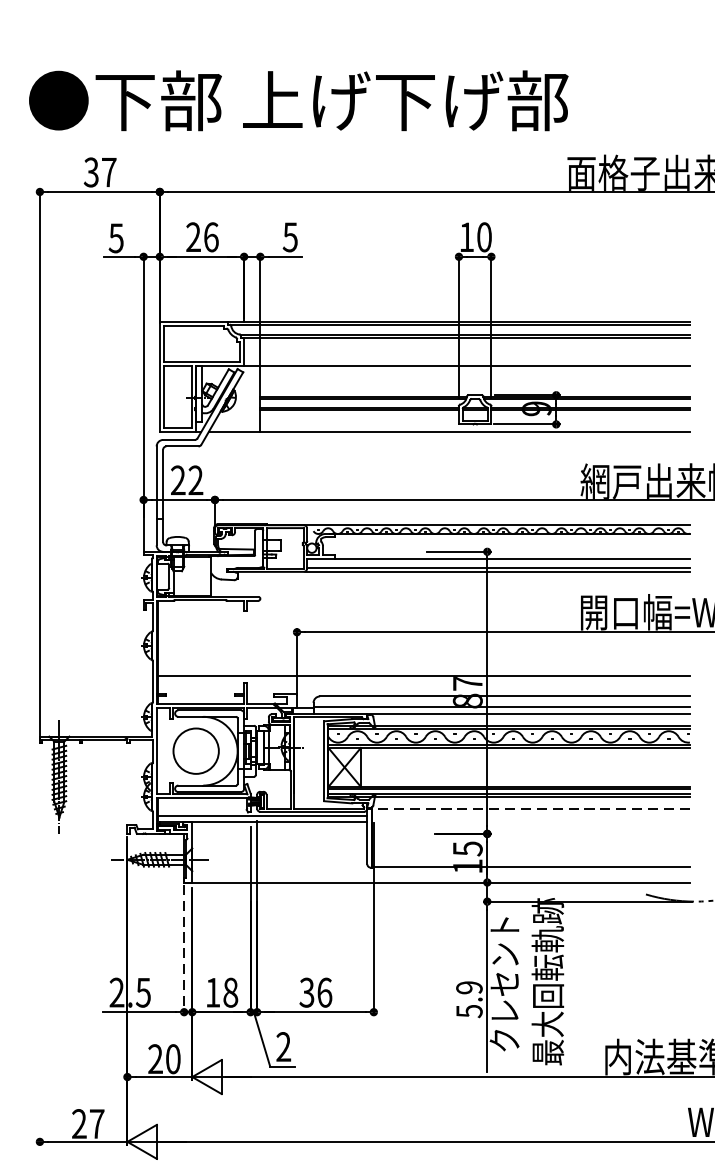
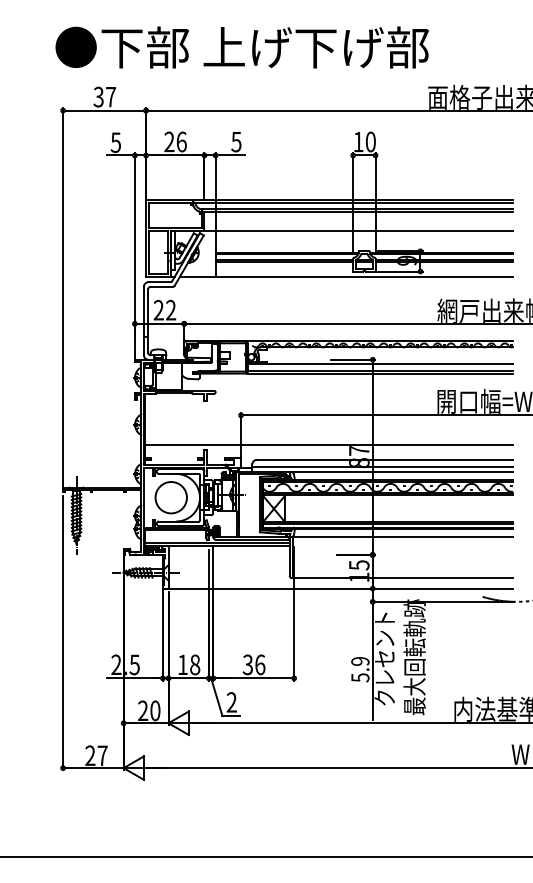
line: (528, 808) -> (401, 537), dashed -> solid
line: (40, 947) -> (63, 633), added
line: (183, 950) -> (162, 635), dashed -> solid

